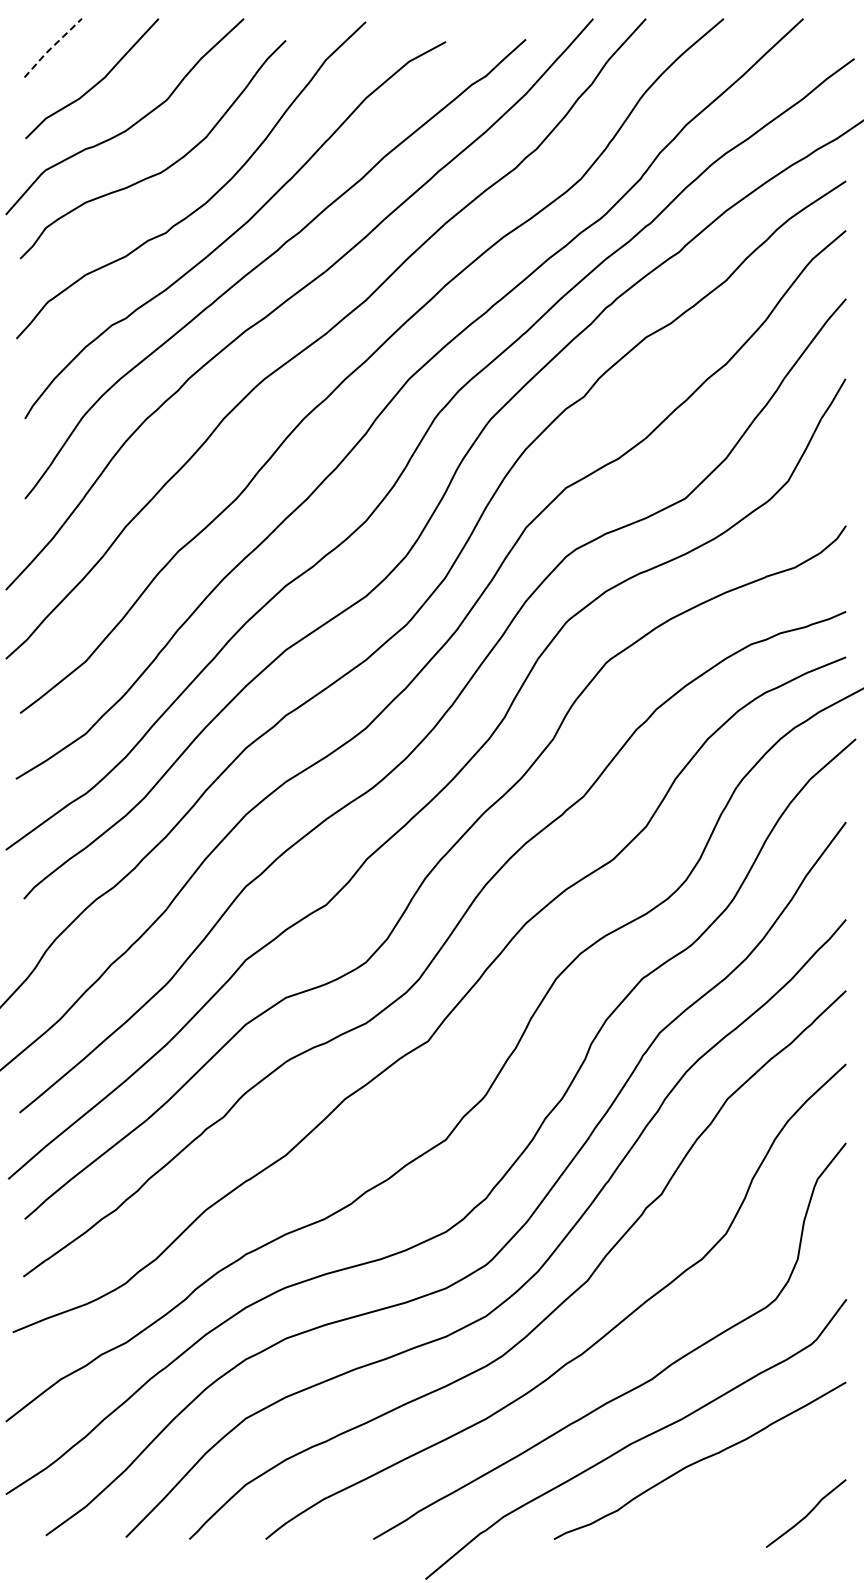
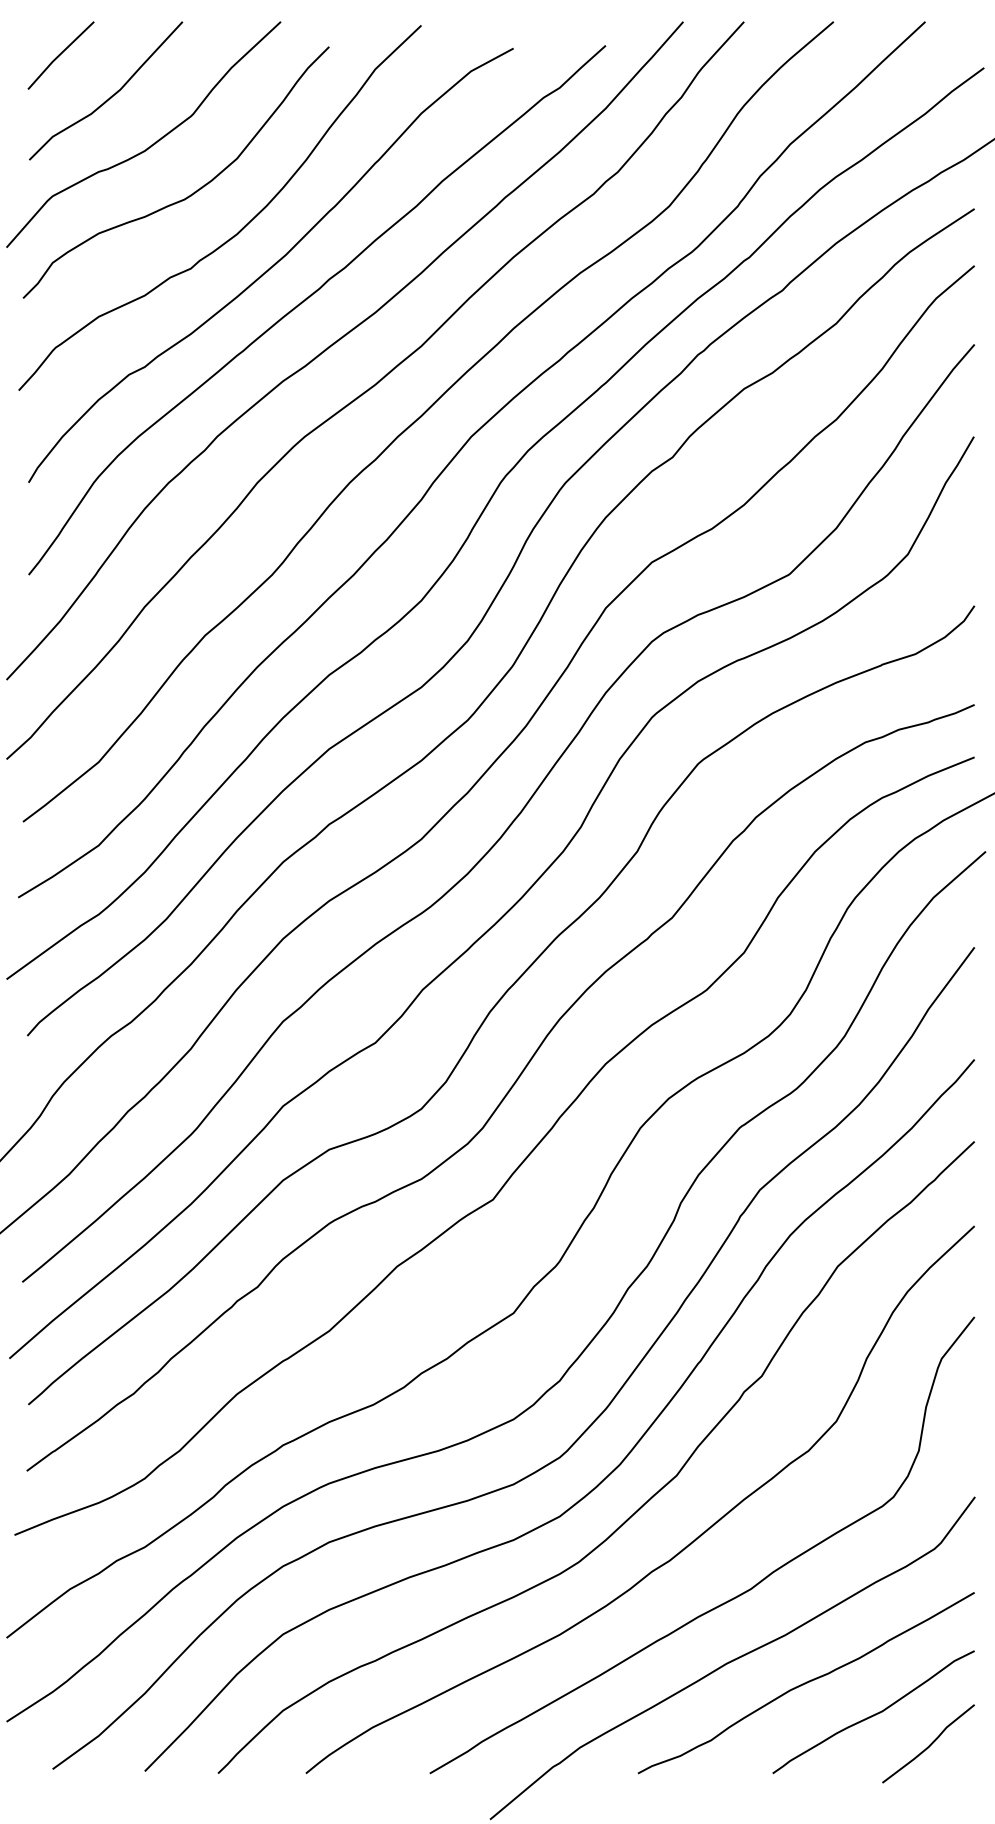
line: (52, 47) -> (60, 54), dashed -> solid
curve: (759, 1487) -> (874, 1713), added

